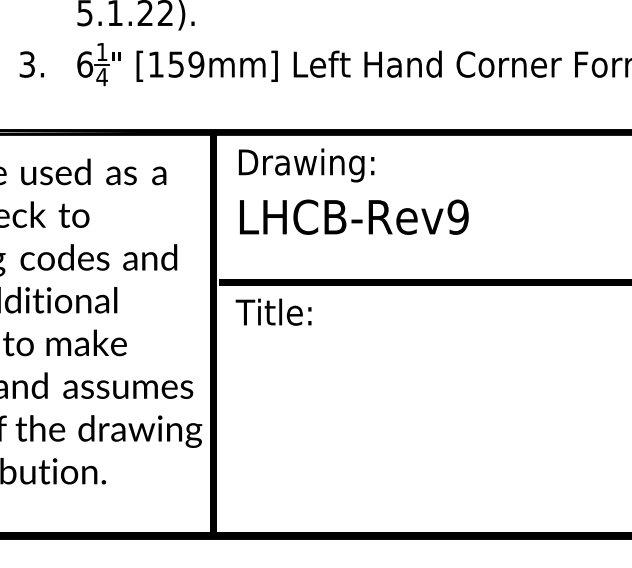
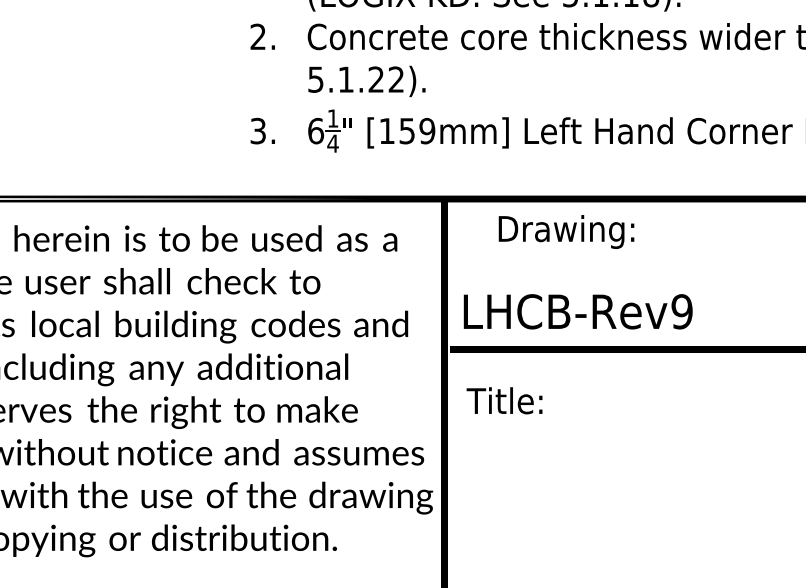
text: (306, 164) -> (566, 231), moved
text: (353, 216) -> (577, 311), moved
text: (273, 311) -> (504, 400), moved

